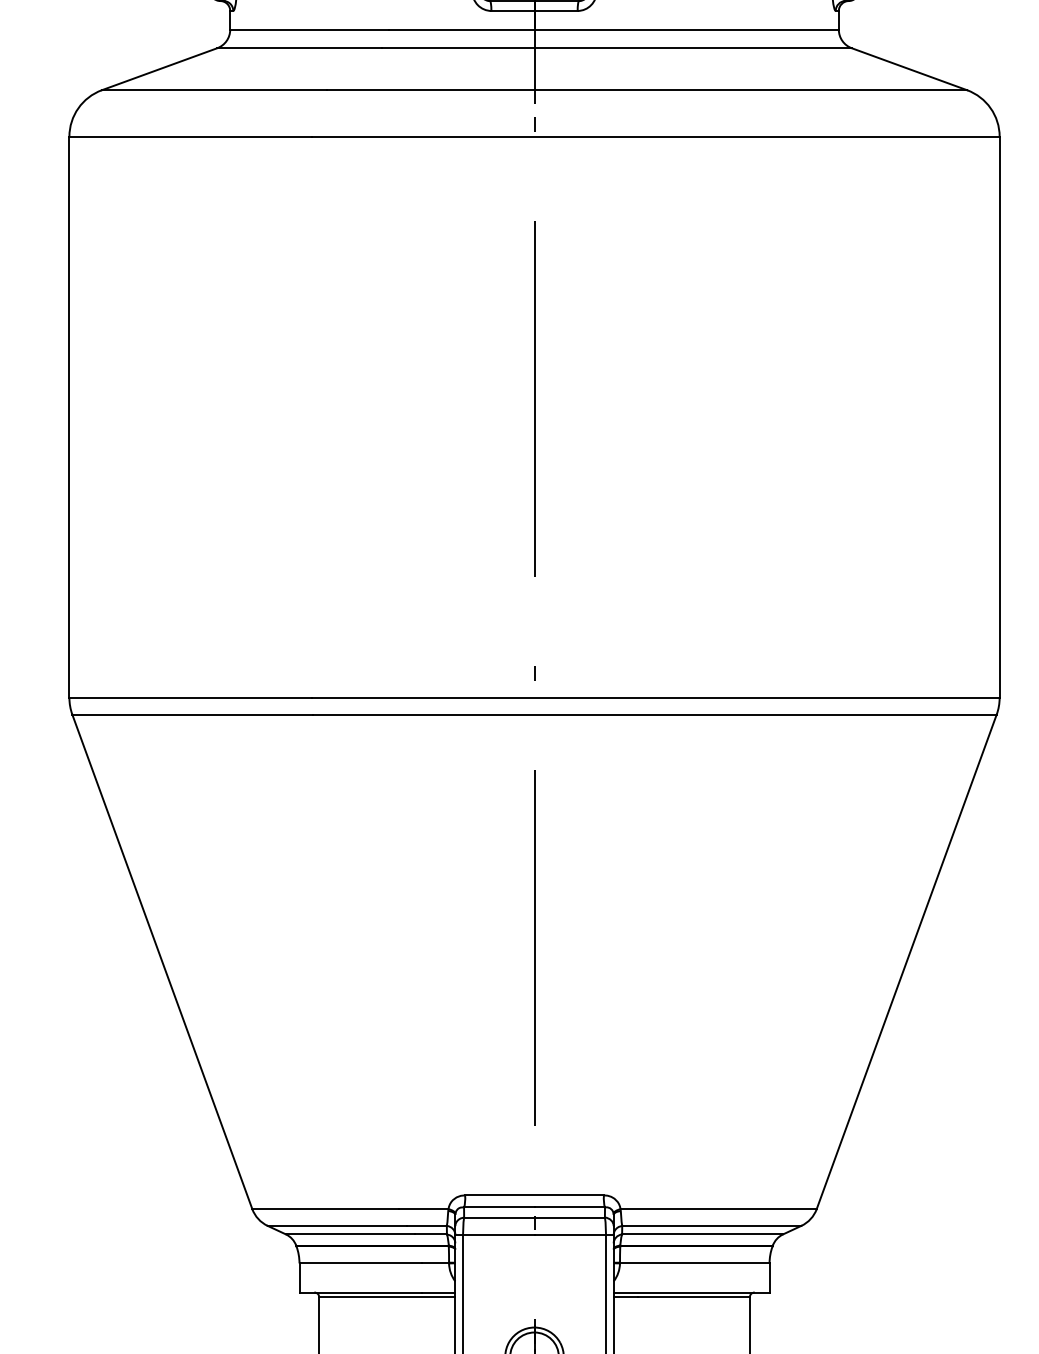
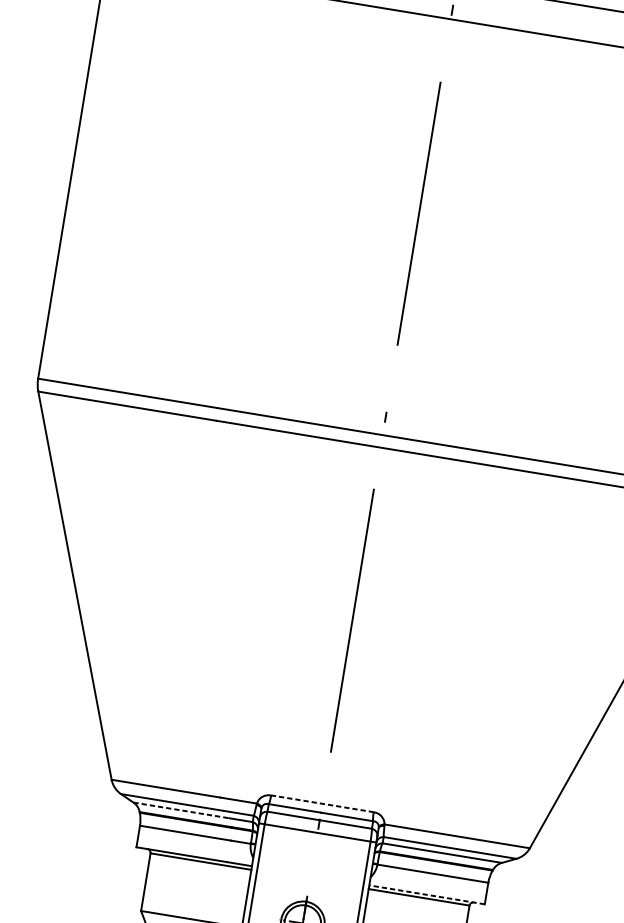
line: (534, 1195) -> (322, 803), solid -> dashed
line: (350, 1234) -> (181, 810), solid -> dashed
line: (691, 1292) -> (426, 894), solid -> dashed

